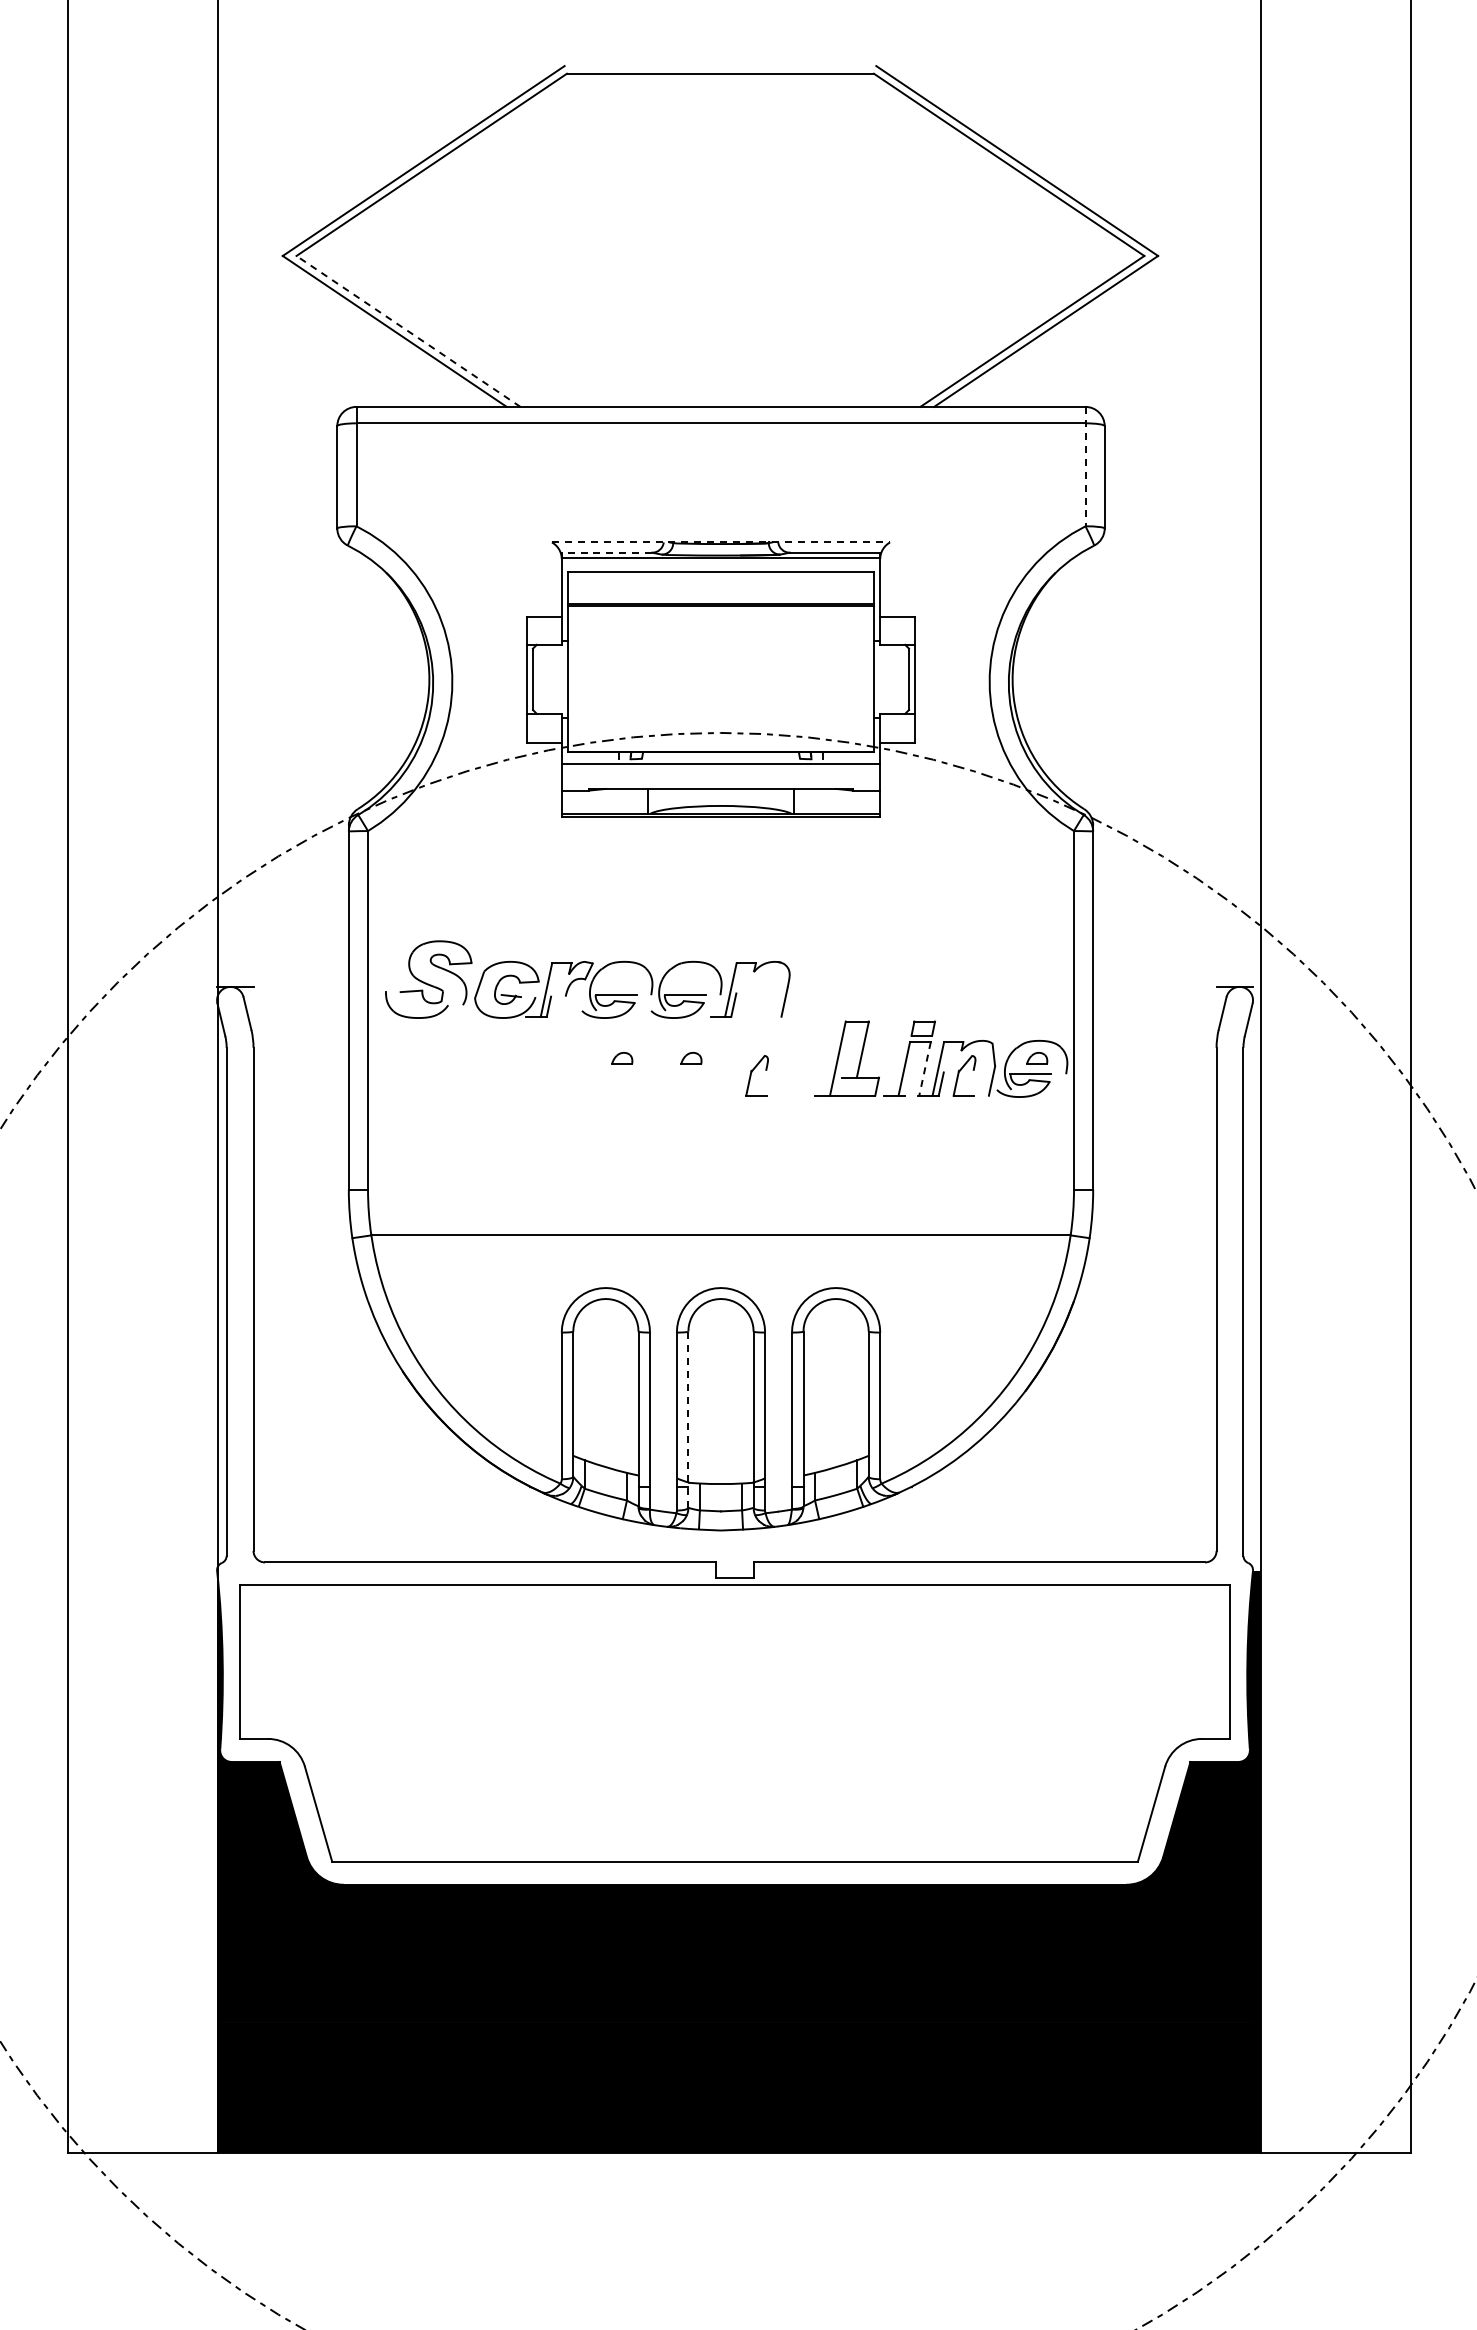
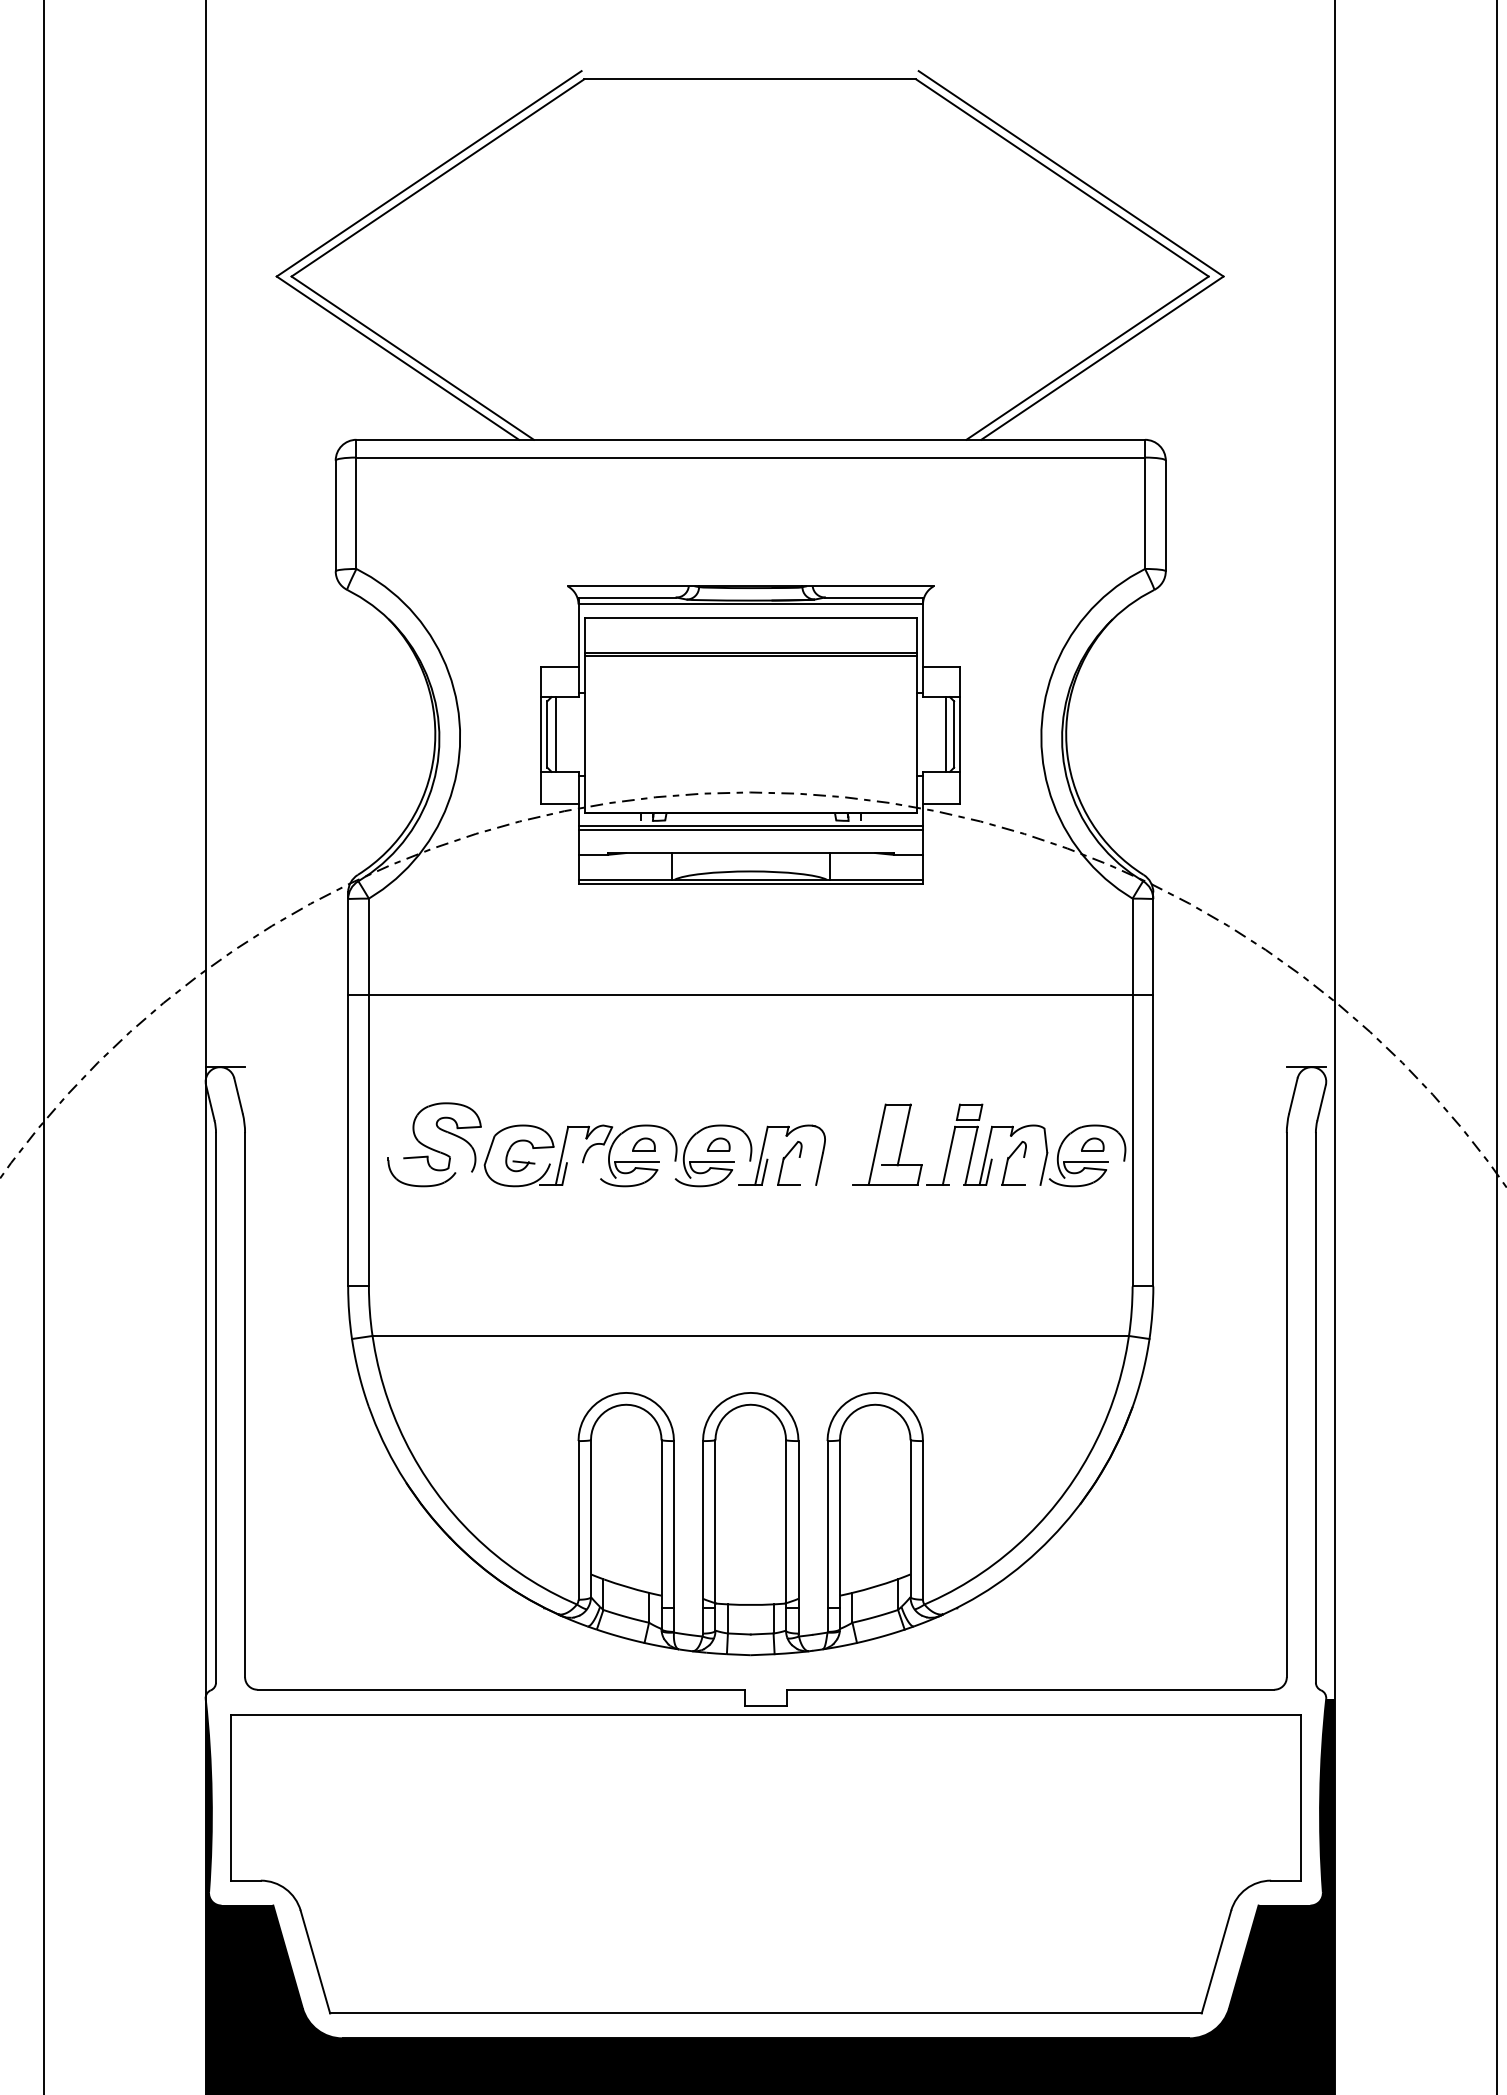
line: (408, 331) -> (412, 358), dashed -> solid
line: (1085, 466) -> (1145, 504), dashed -> solid
line: (721, 542) -> (751, 586), dashed -> solid
line: (606, 552) -> (626, 597), dashed -> solid
line: (540, 678) -> (555, 733), added
line: (901, 678) -> (945, 733), added
line: (720, 767) -> (750, 829), added
line: (720, 920) -> (750, 995), added
part: (587, 979) -> (606, 1144), moved
line: (924, 1069) -> (970, 1156), dashed -> solid
line: (688, 1419) -> (715, 1535), dashed -> solid

